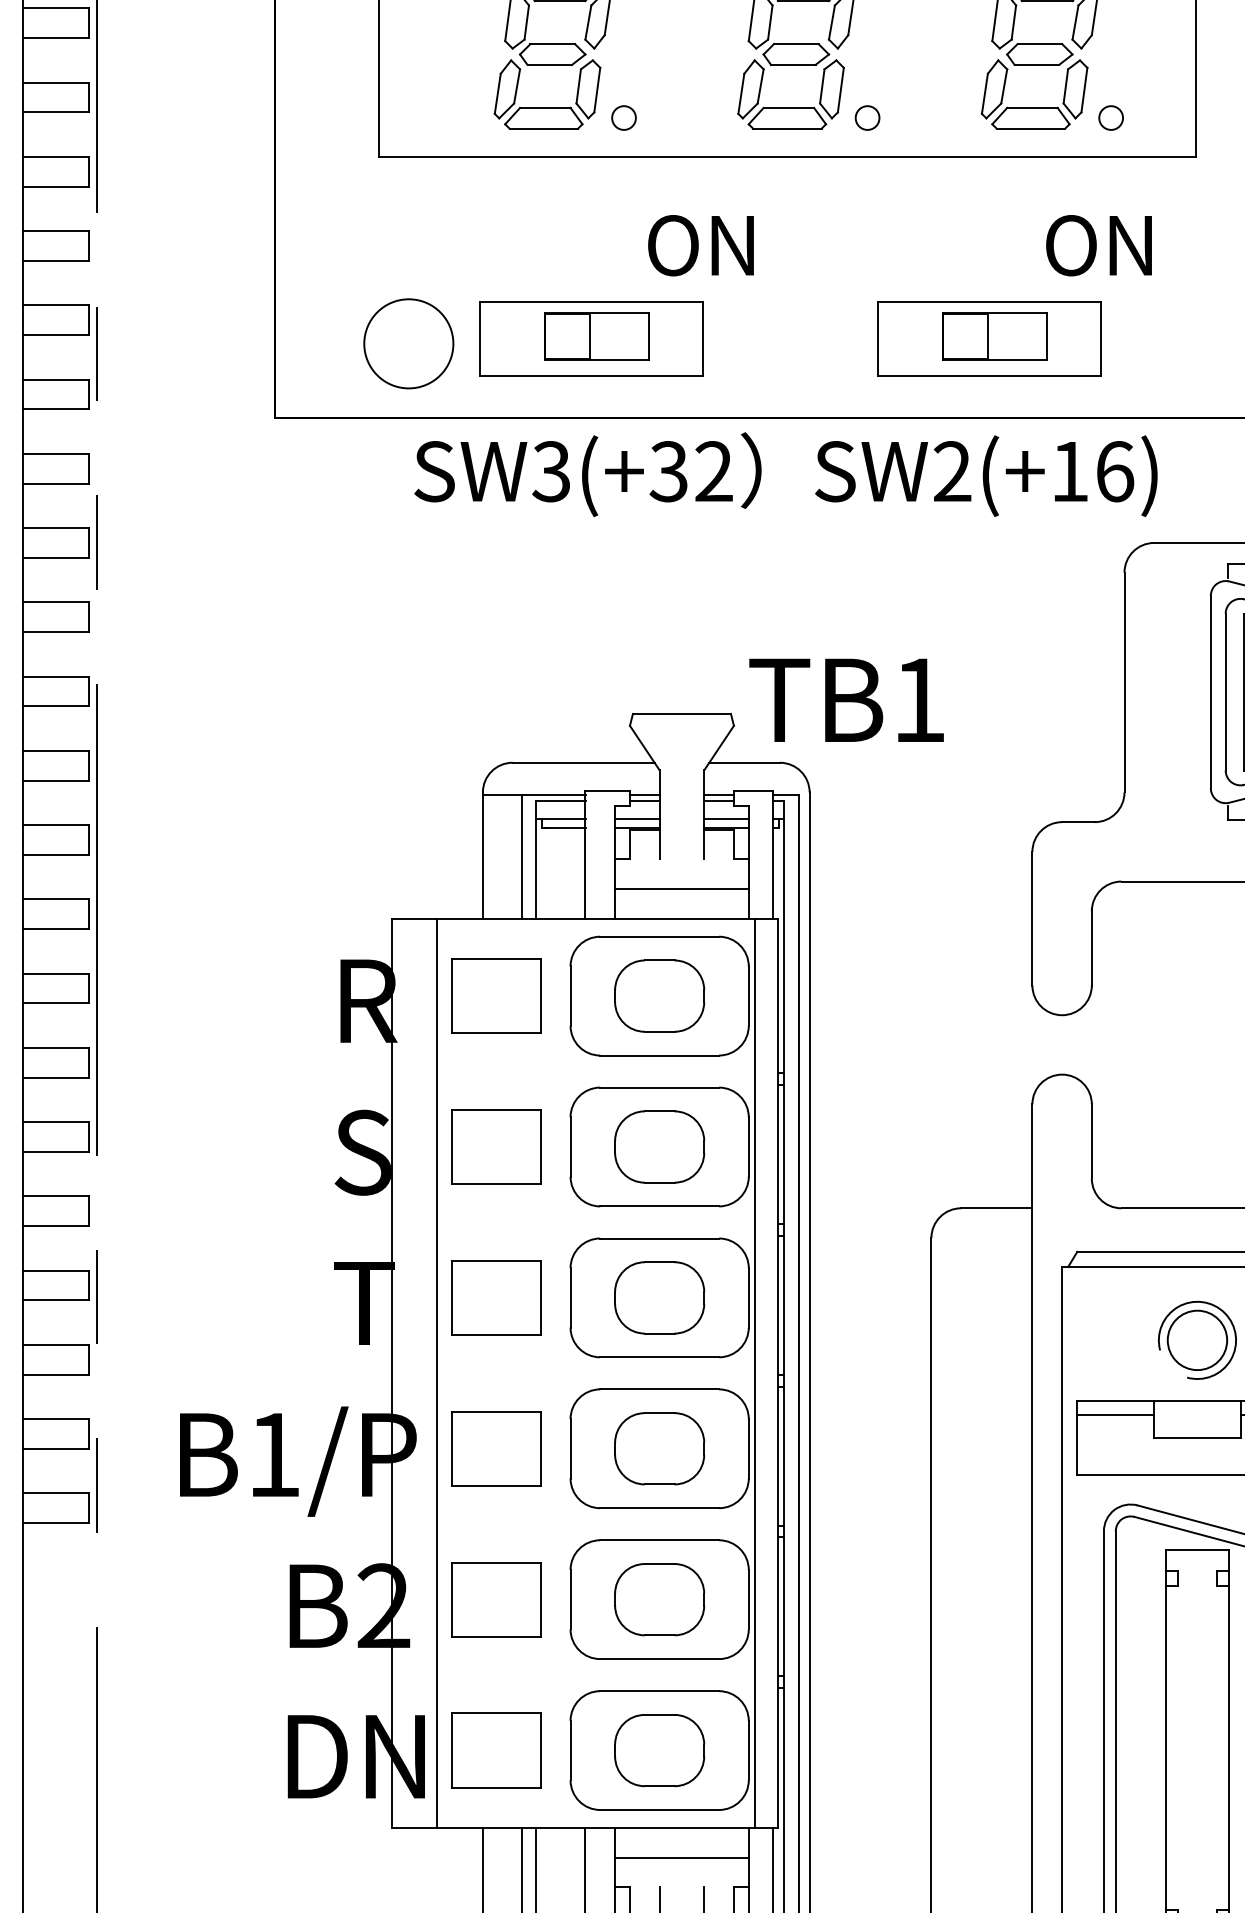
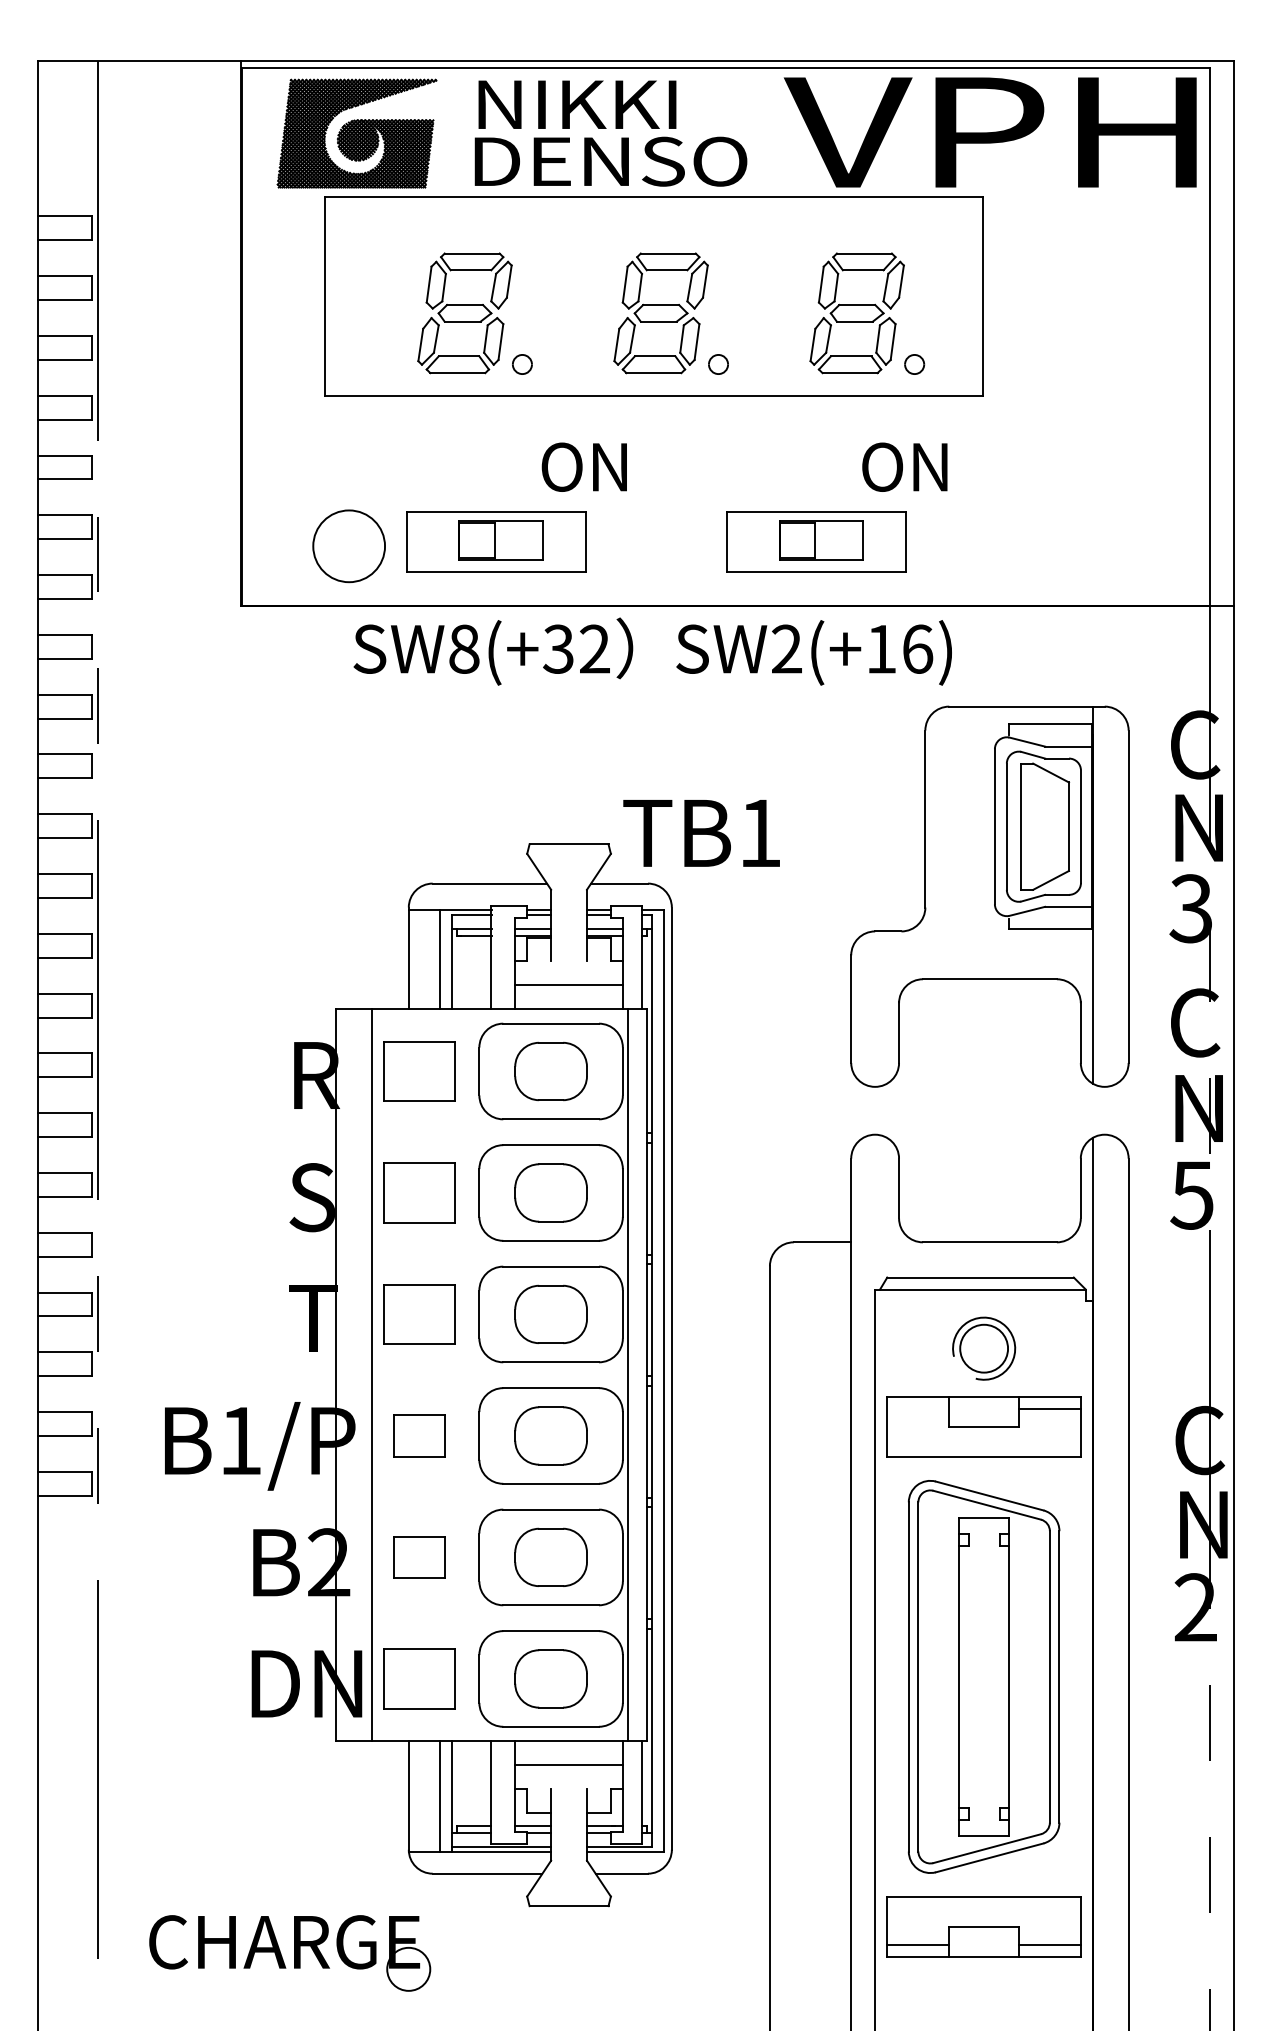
text: (550, 470) -> (463, 648), SW3(+32 -> SW8(+32
line: (1115, 1415) -> (918, 1409), removed
part: (496, 1448) -> (419, 1435), size x0.7
part: (496, 1599) -> (419, 1557), size x0.7

